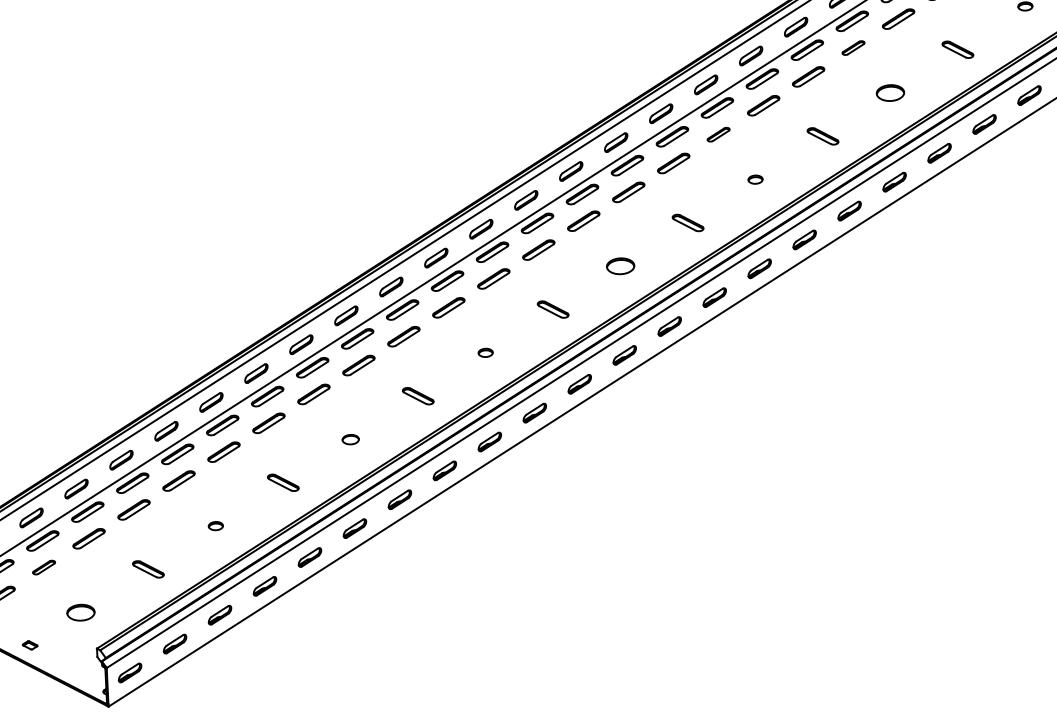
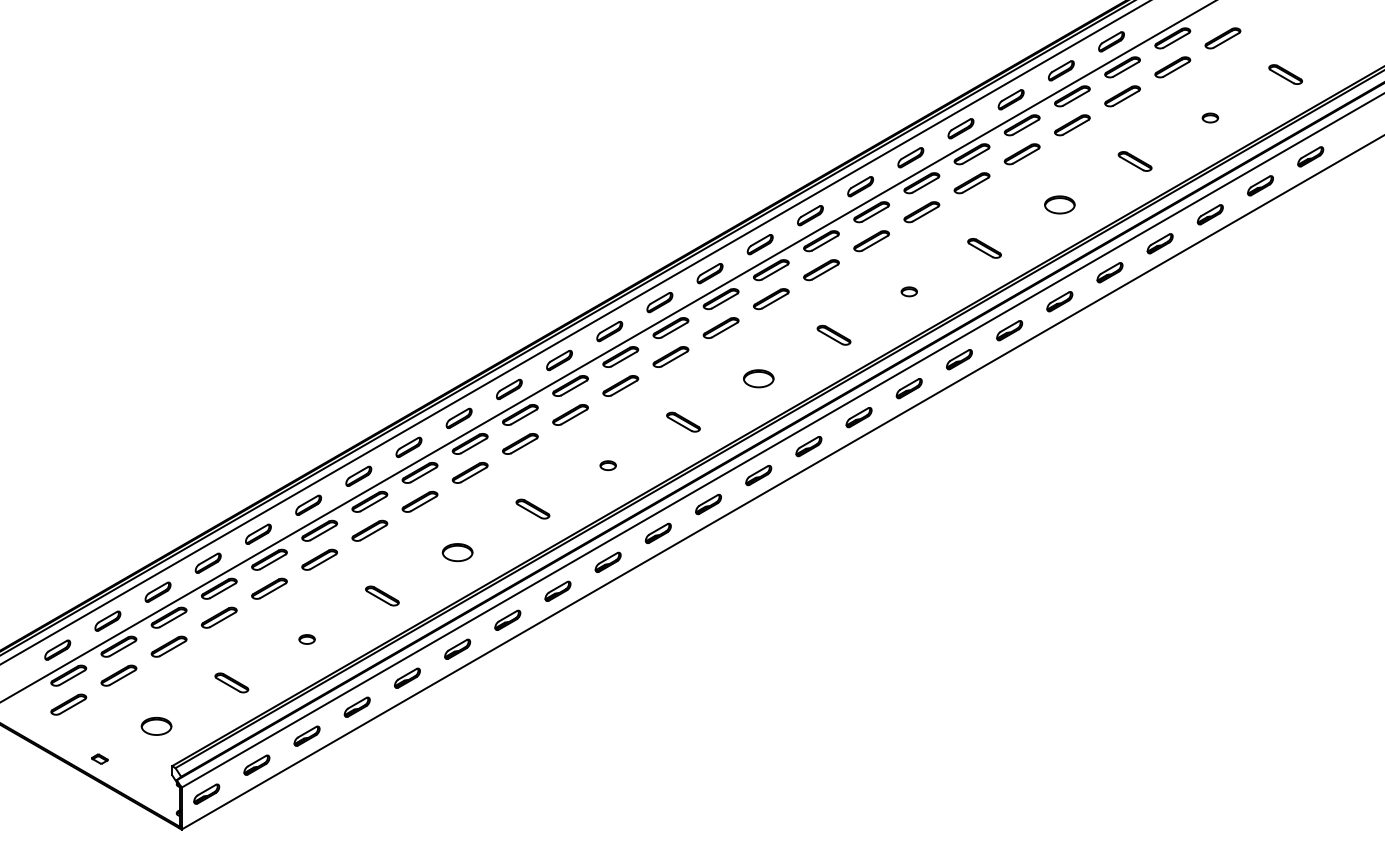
part: (852, 48) -> (1021, 154), size x1.43
part: (718, 134) -> (871, 241), size x1.43
part: (350, 439) -> (457, 552), size x1.67
part: (43, 567) -> (118, 675), size x1.43

